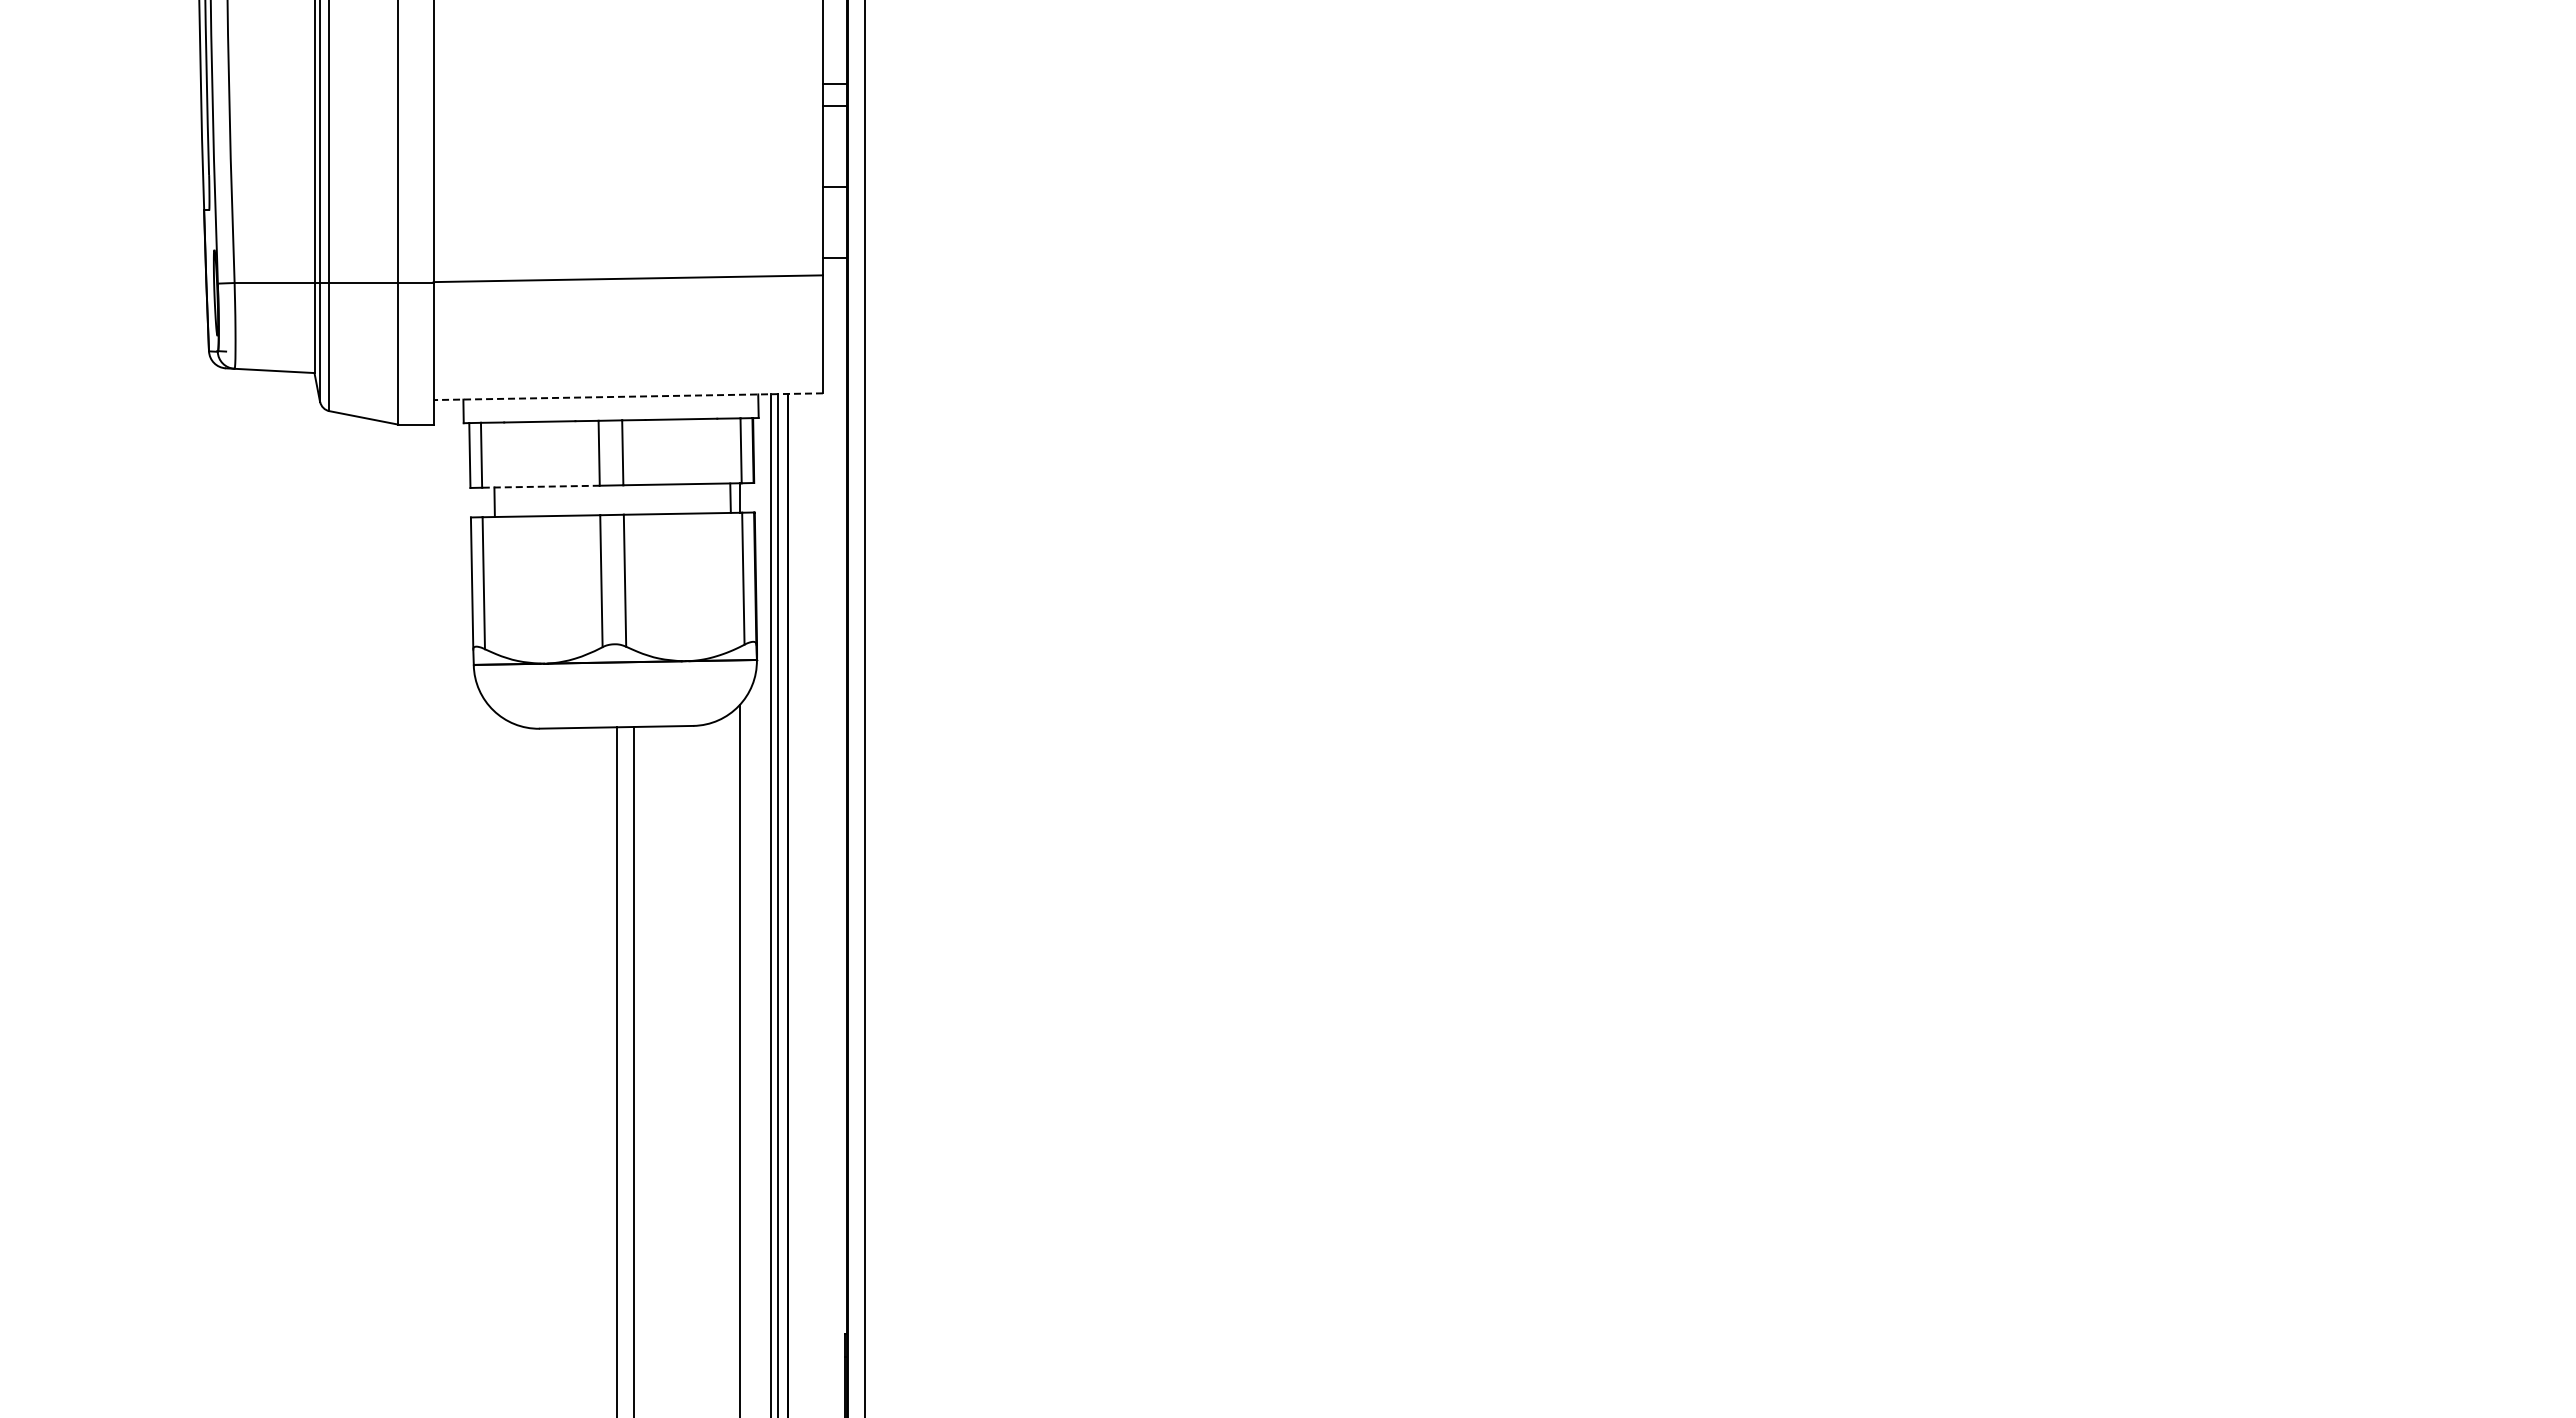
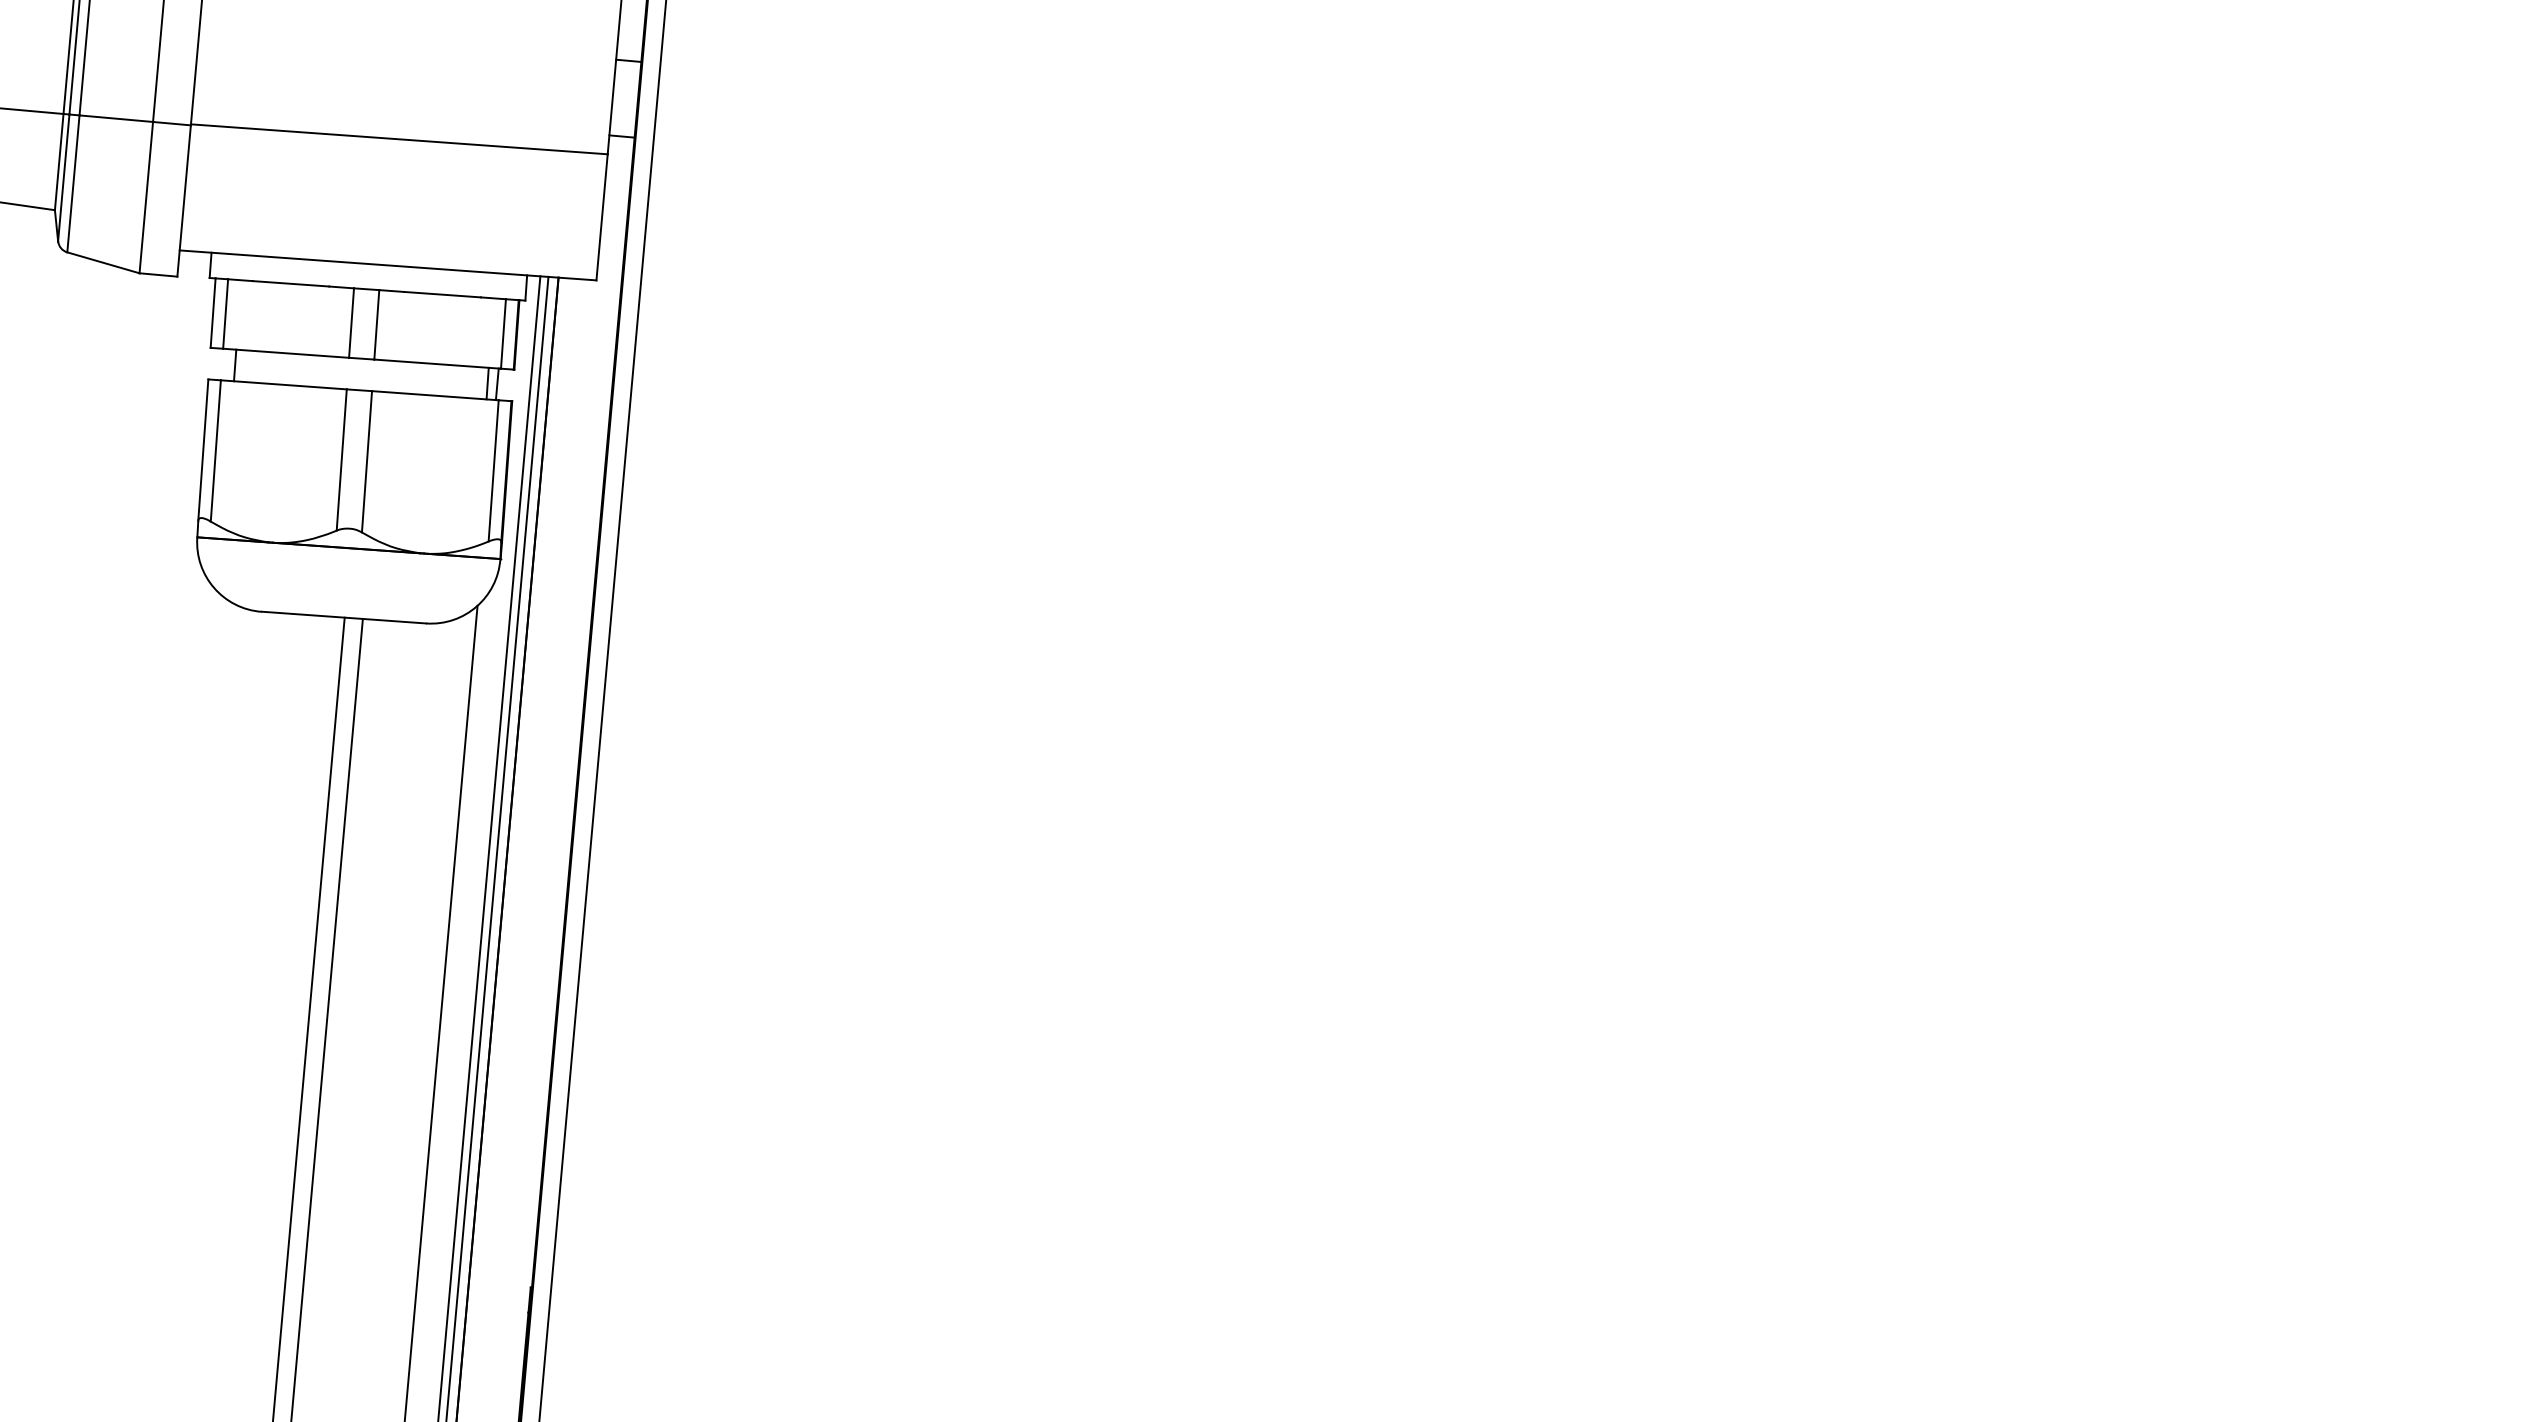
line: (628, 396) -> (388, 265), dashed -> solid
line: (540, 486) -> (285, 352), dashed -> solid

